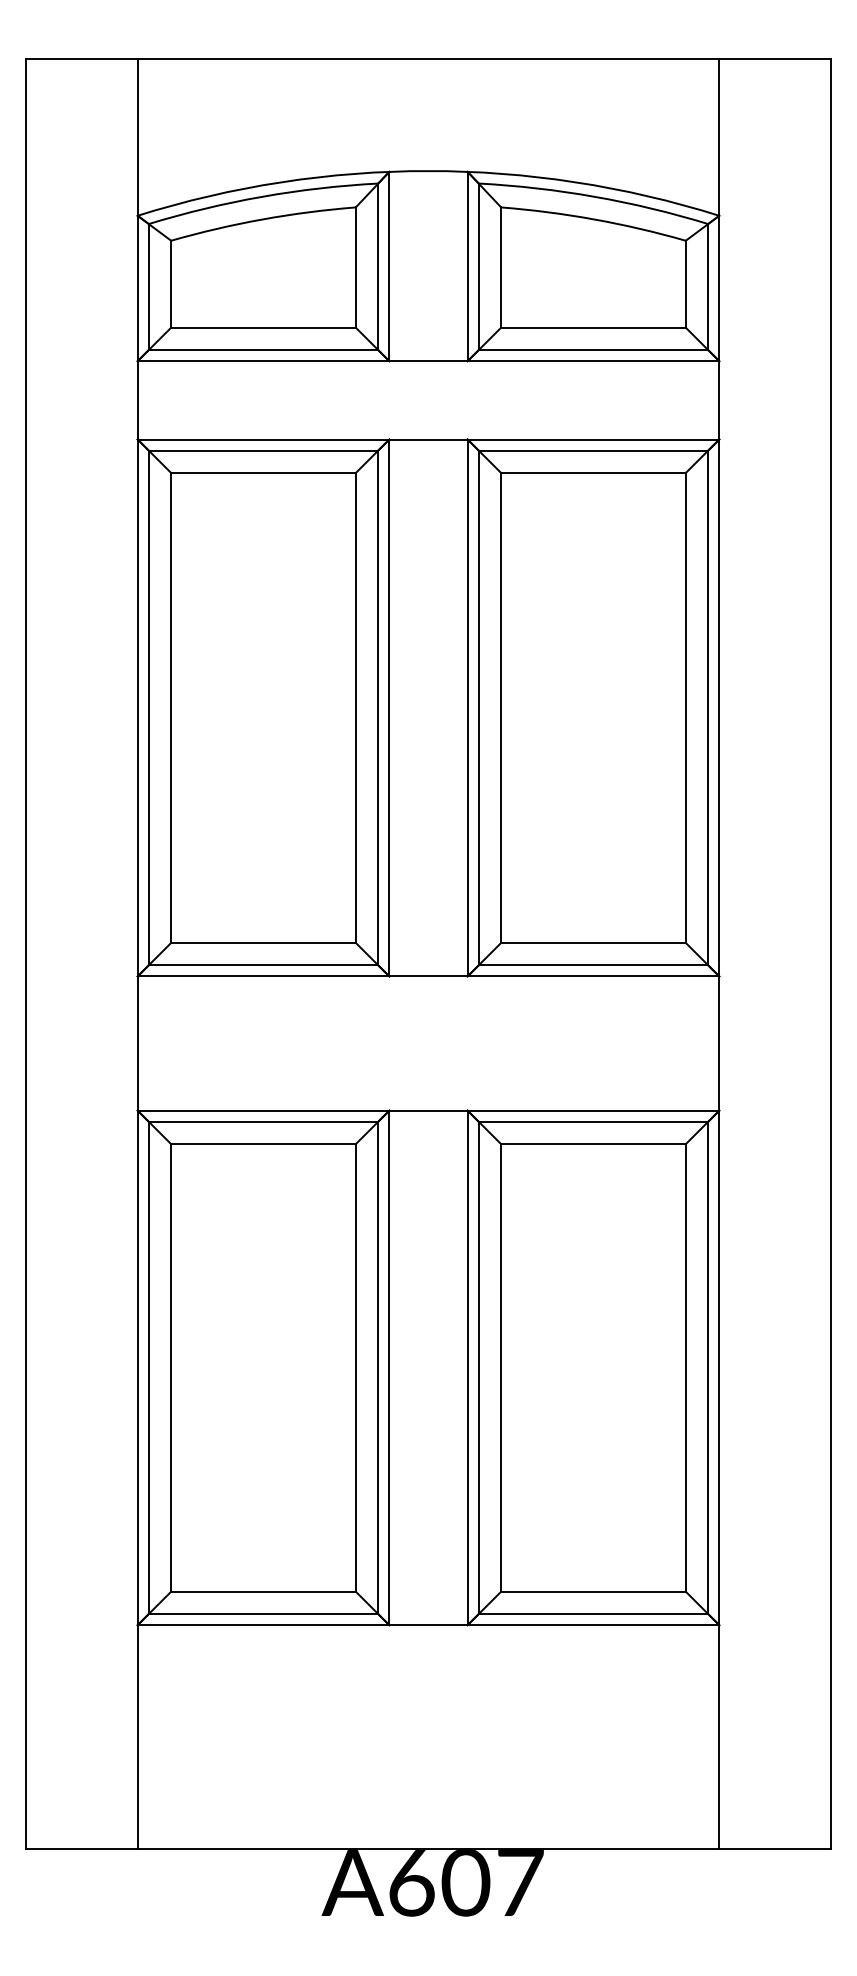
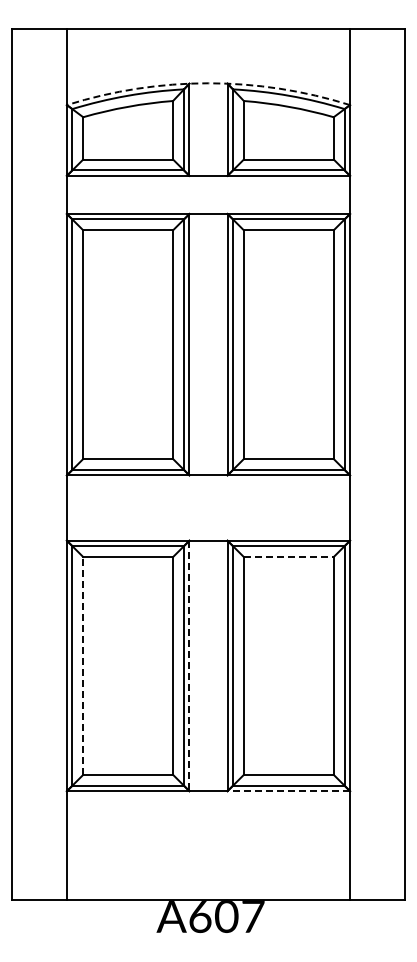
arc: (428, 171) -> (208, 83), solid -> dashed
line: (592, 1145) -> (288, 557), solid -> dashed
line: (171, 1366) -> (83, 665), solid -> dashed
line: (389, 1369) -> (189, 666), solid -> dashed
line: (592, 1625) -> (288, 791), solid -> dashed

